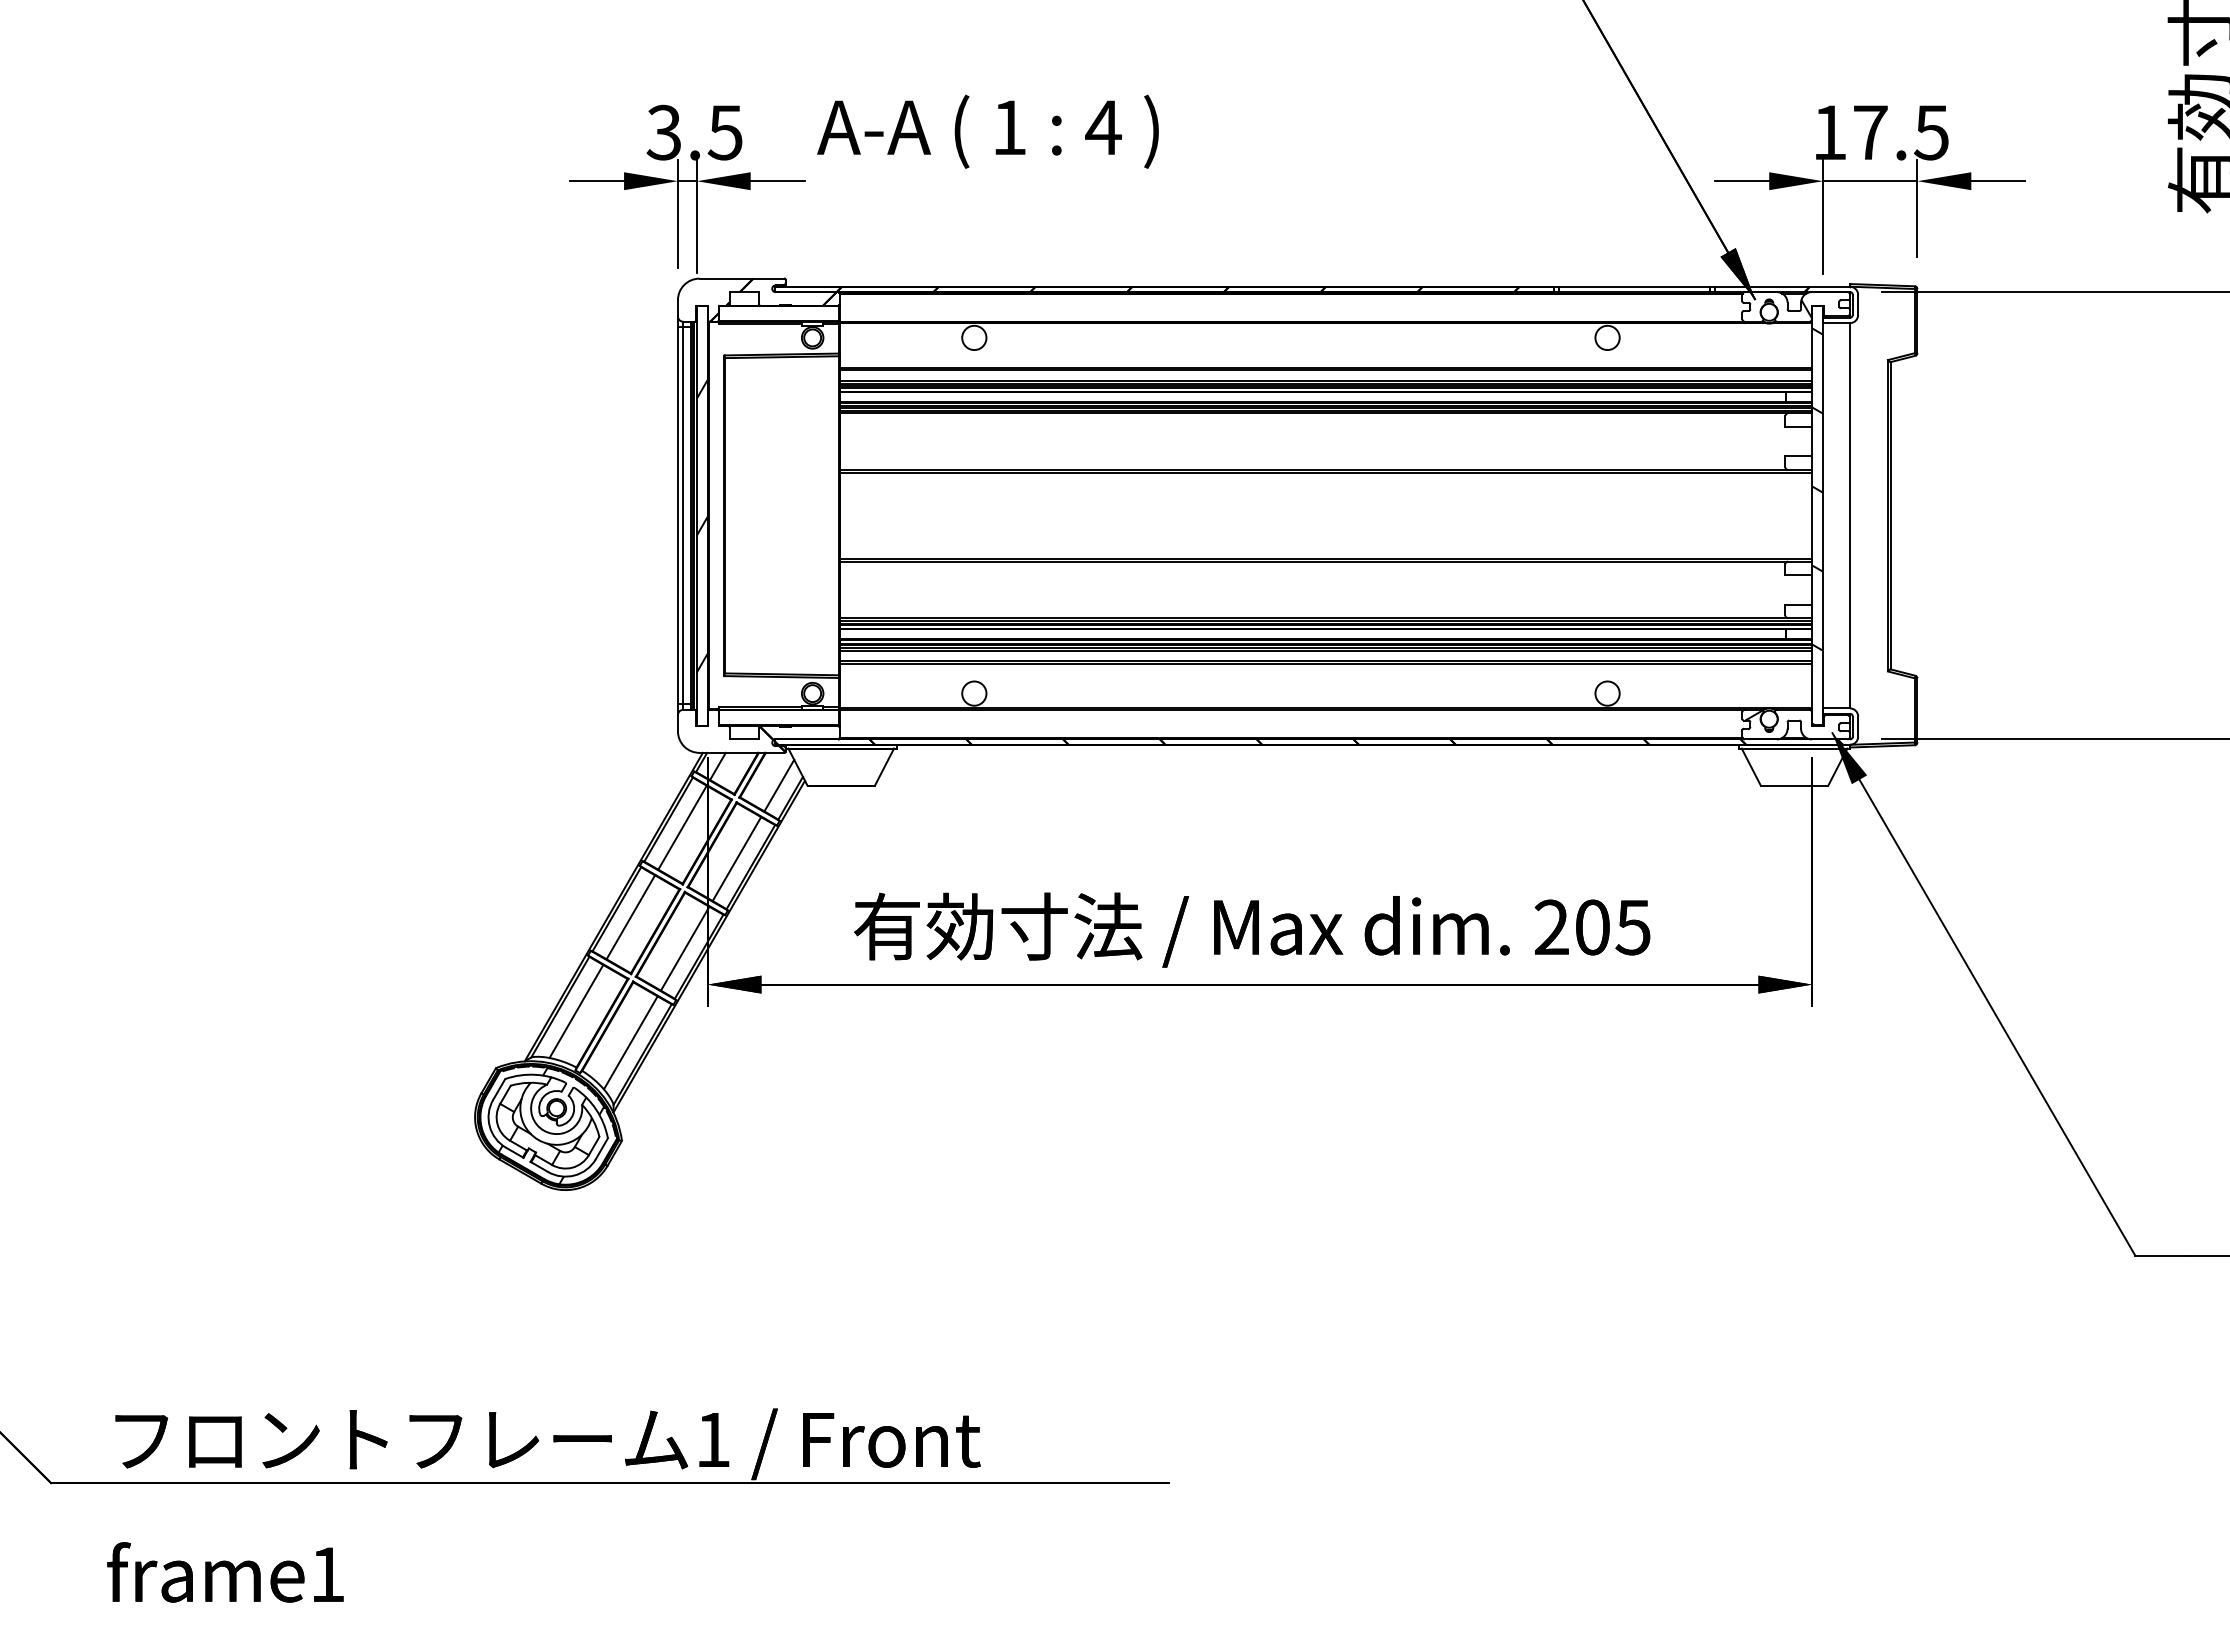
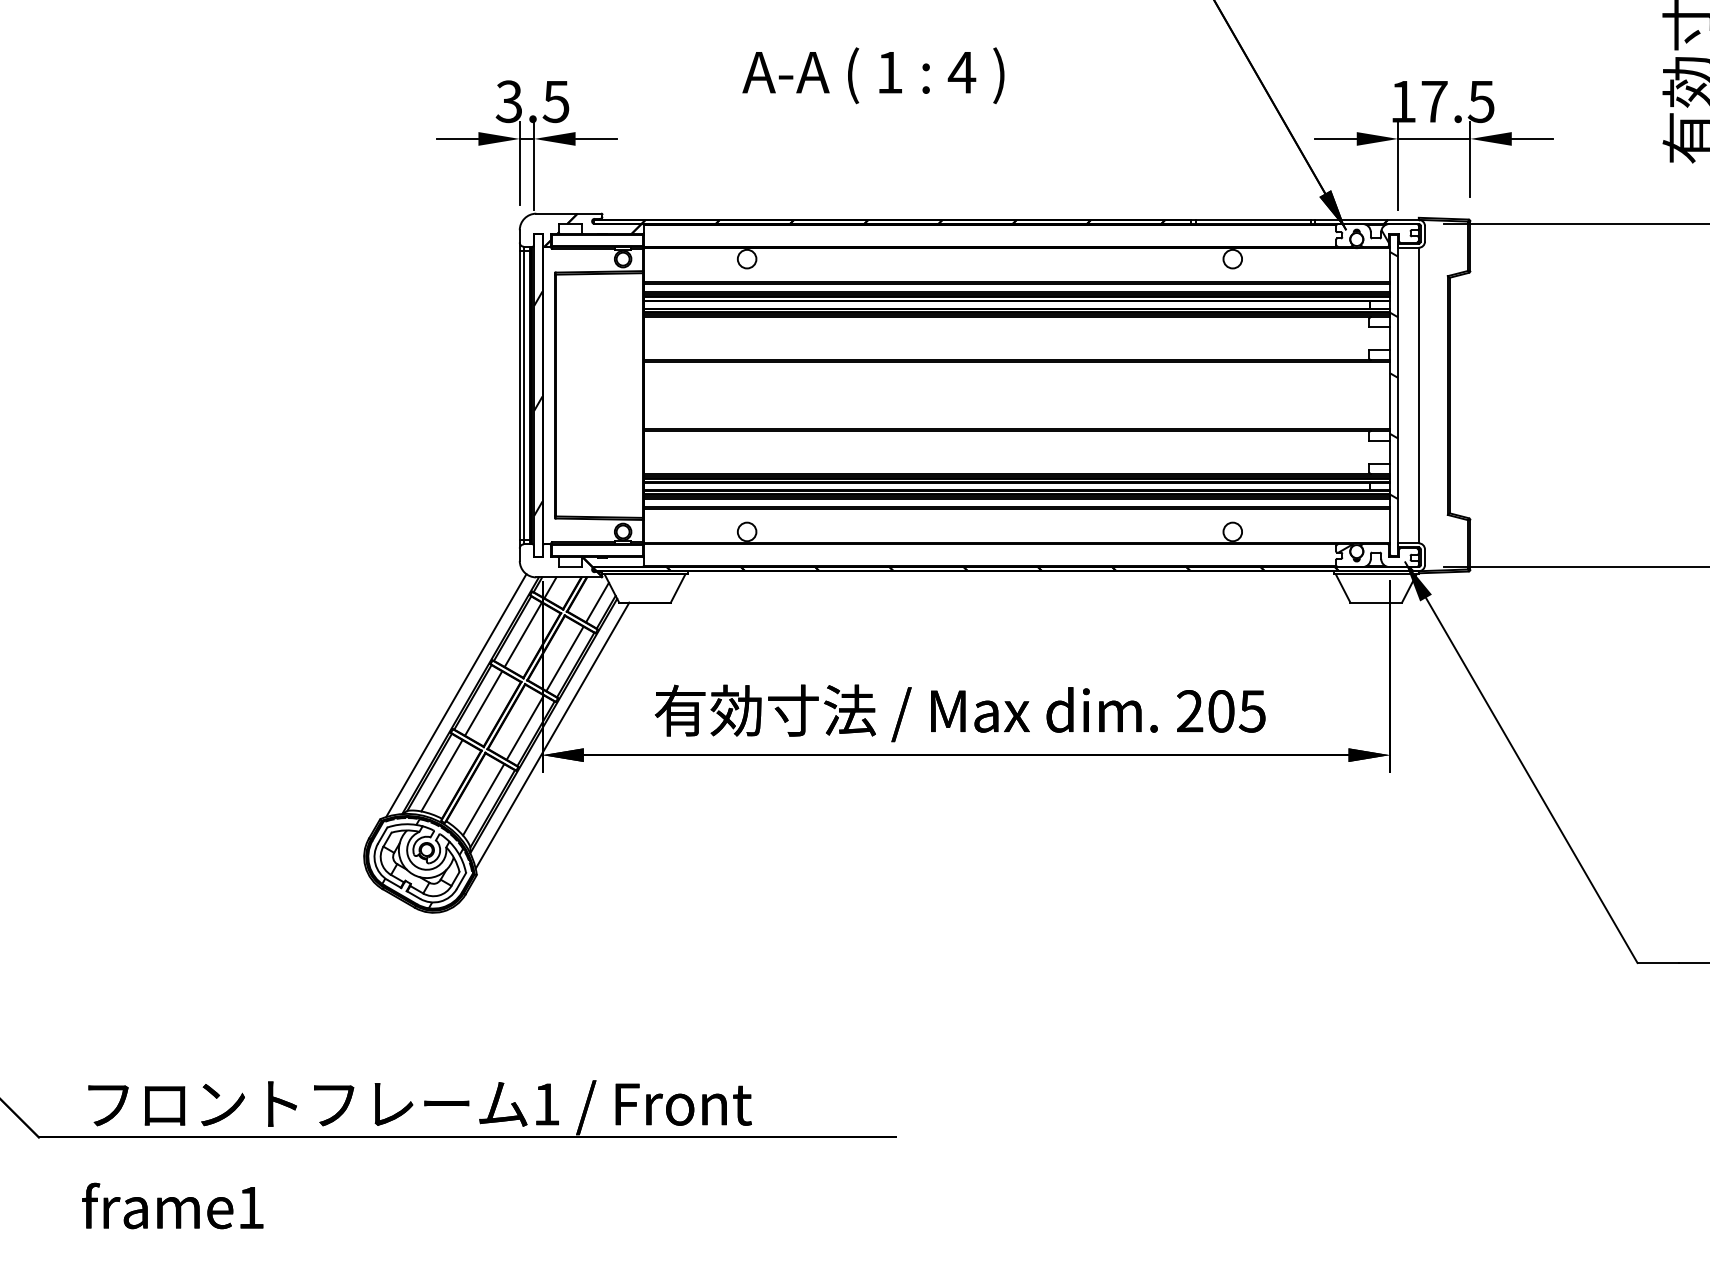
text: (987, 131) -> (873, 75), moved
line: (594, 906) -> (455, 695), added
line: (720, 958) -> (552, 735), added

